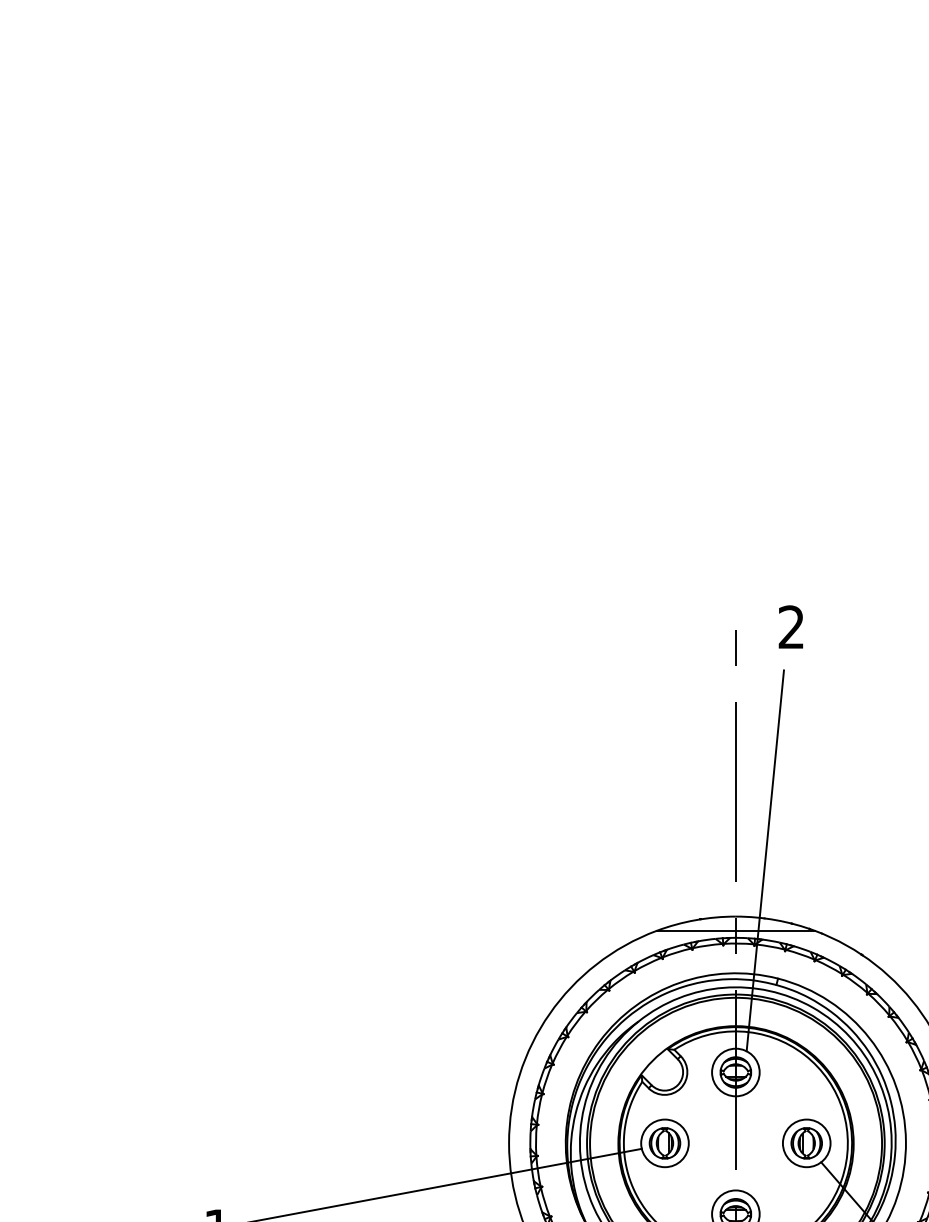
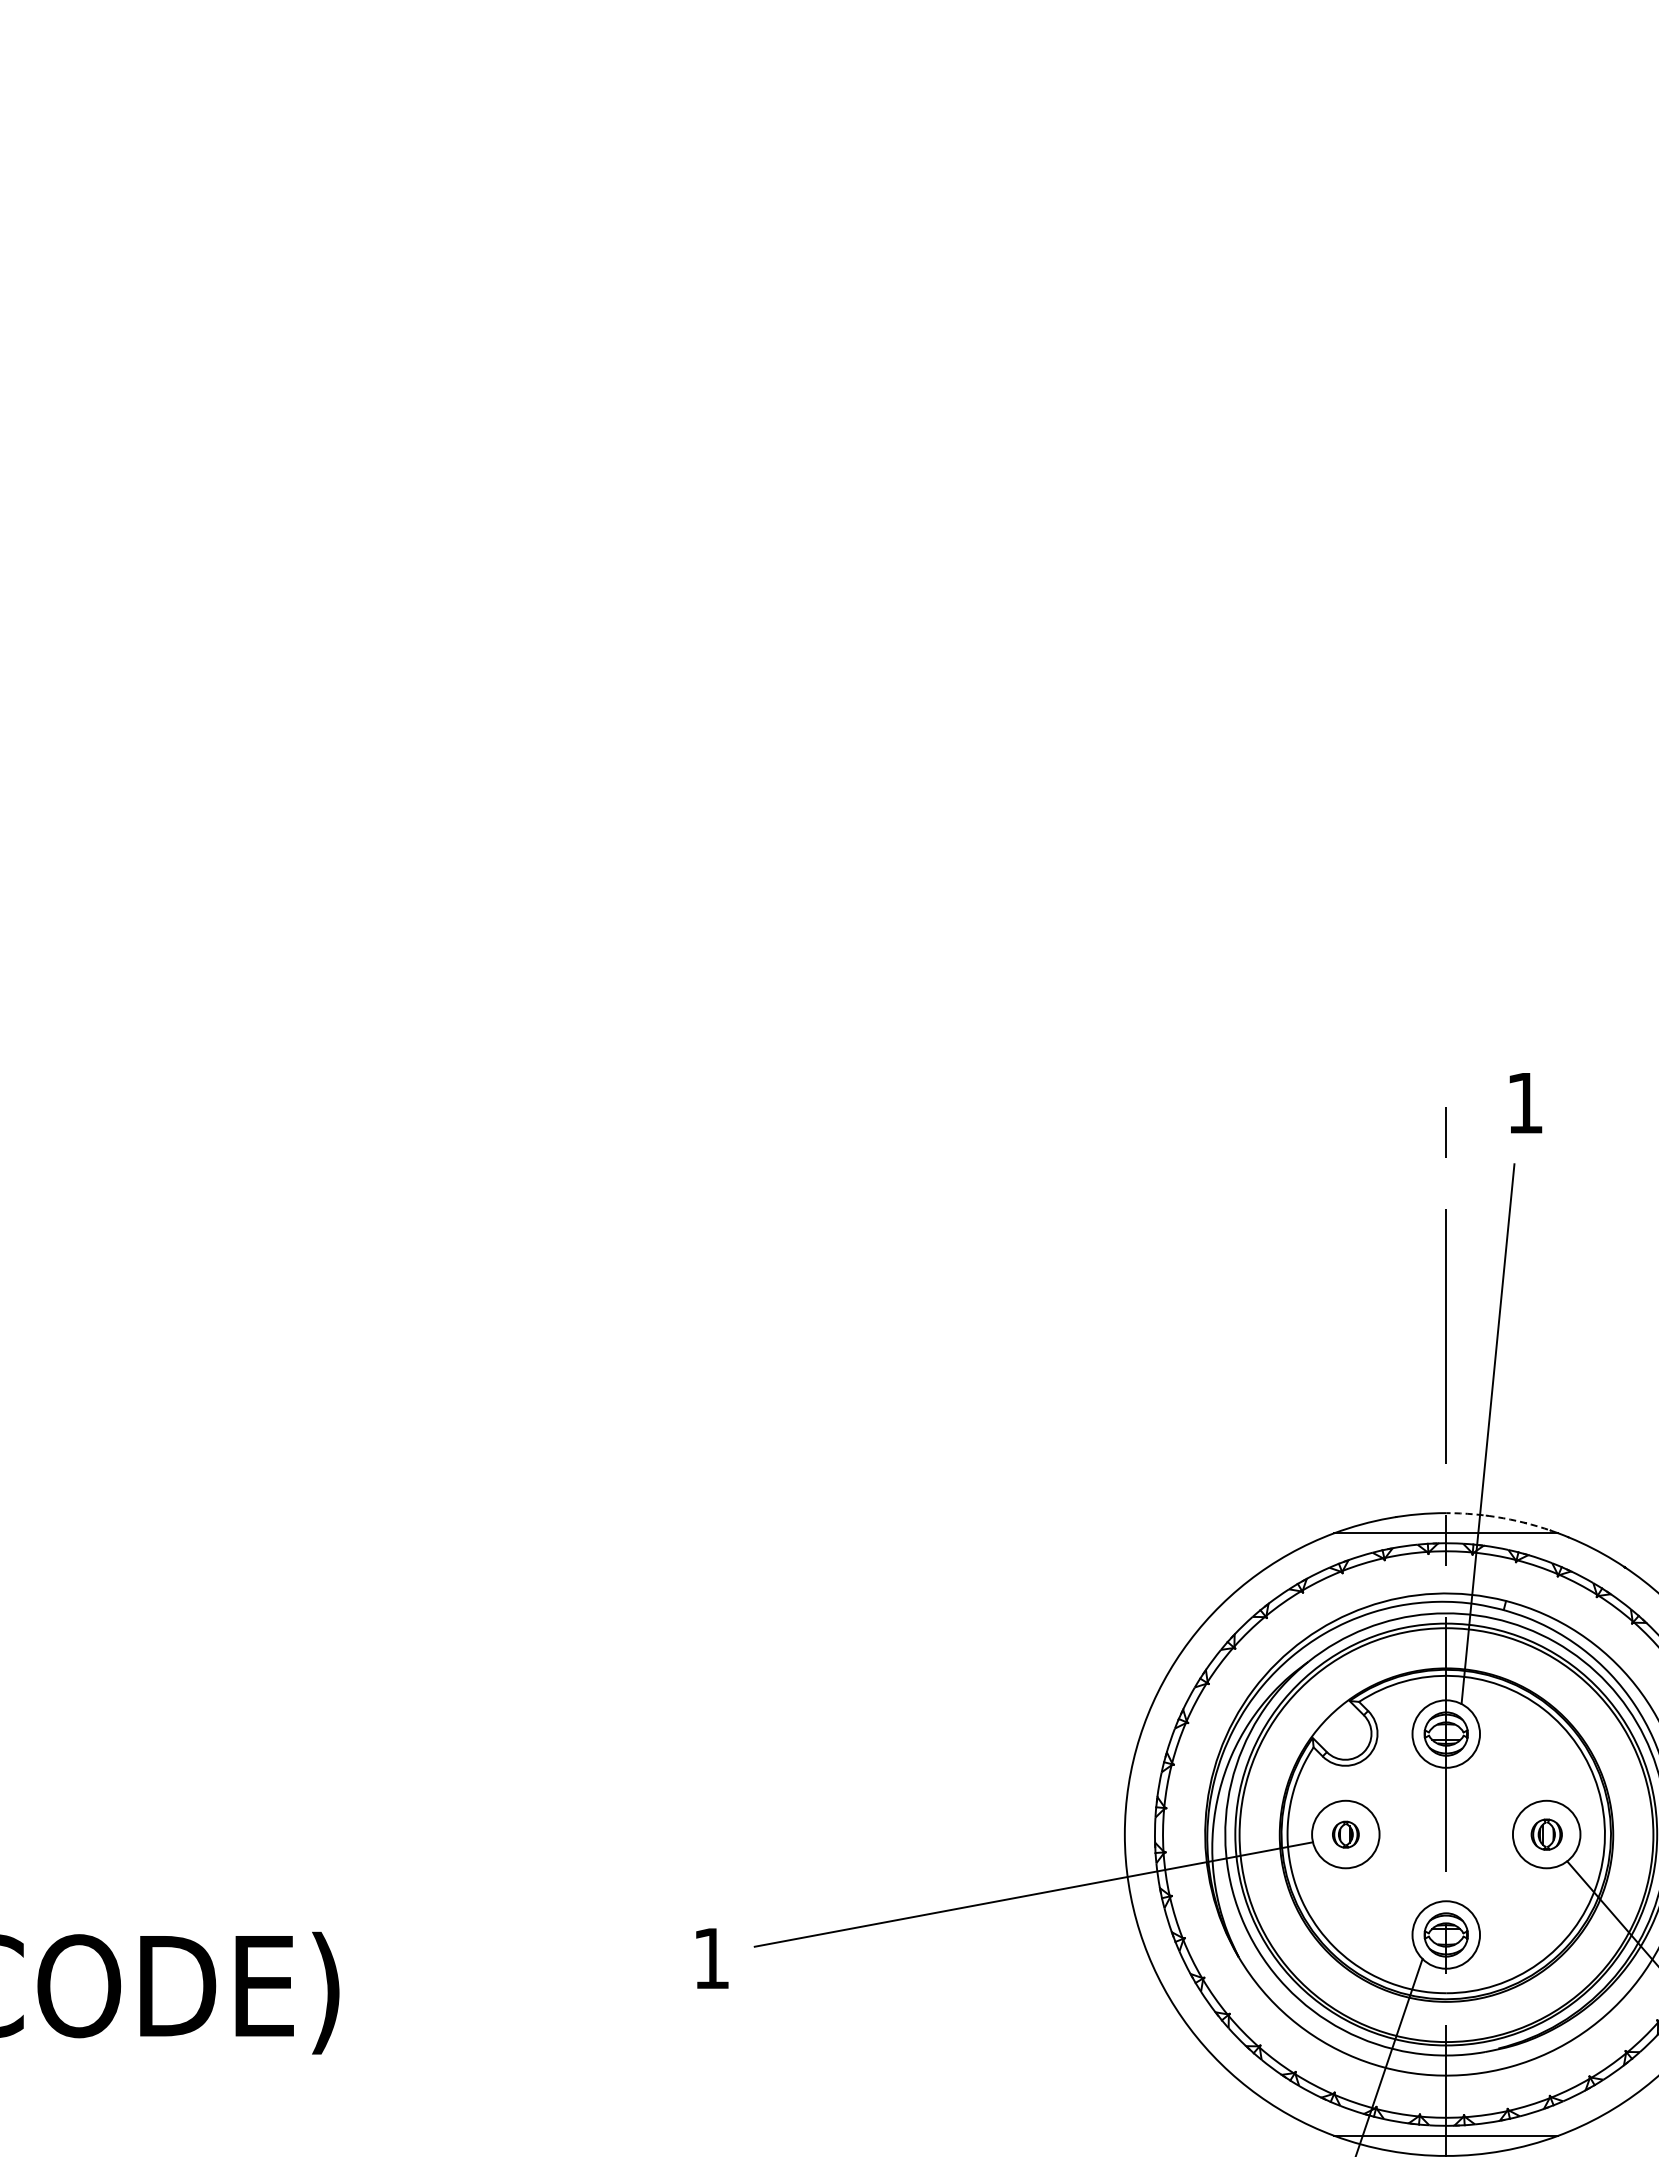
text: (791, 626) -> (1524, 1102), 2 -> 1
arc: (776, 920) -> (1503, 1518), solid -> dashed
part: (664, 1143) -> (1345, 1834), size x0.6
part: (806, 1143) -> (1546, 1834), size x0.7

